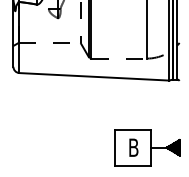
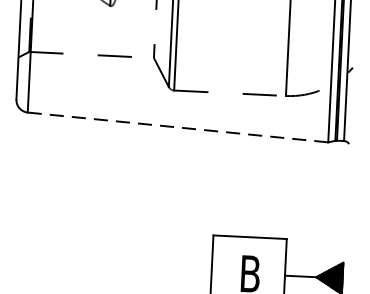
line: (94, 76) -> (178, 126), solid -> dashed

